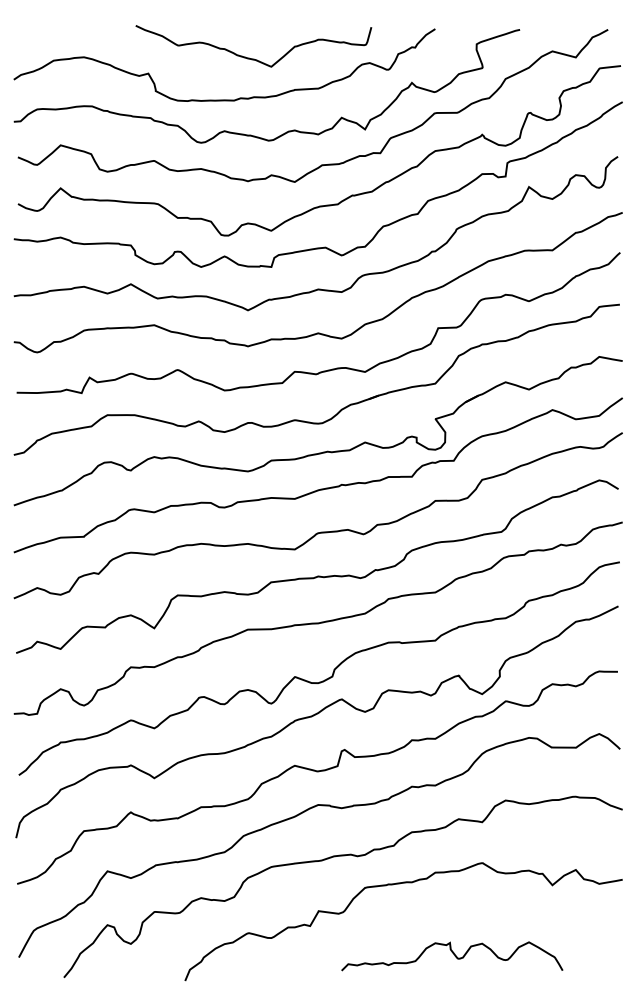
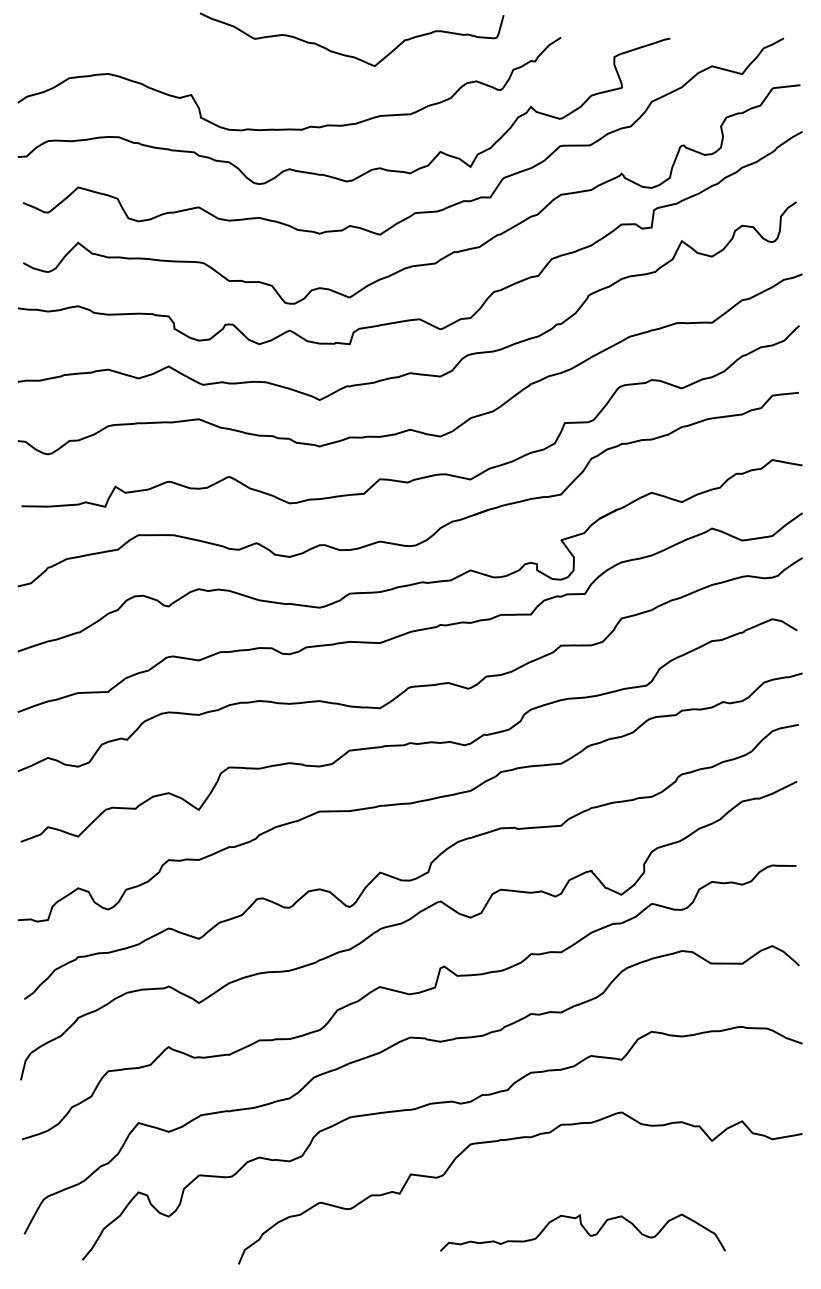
curve: (249, 57) -> (346, 54), moved

